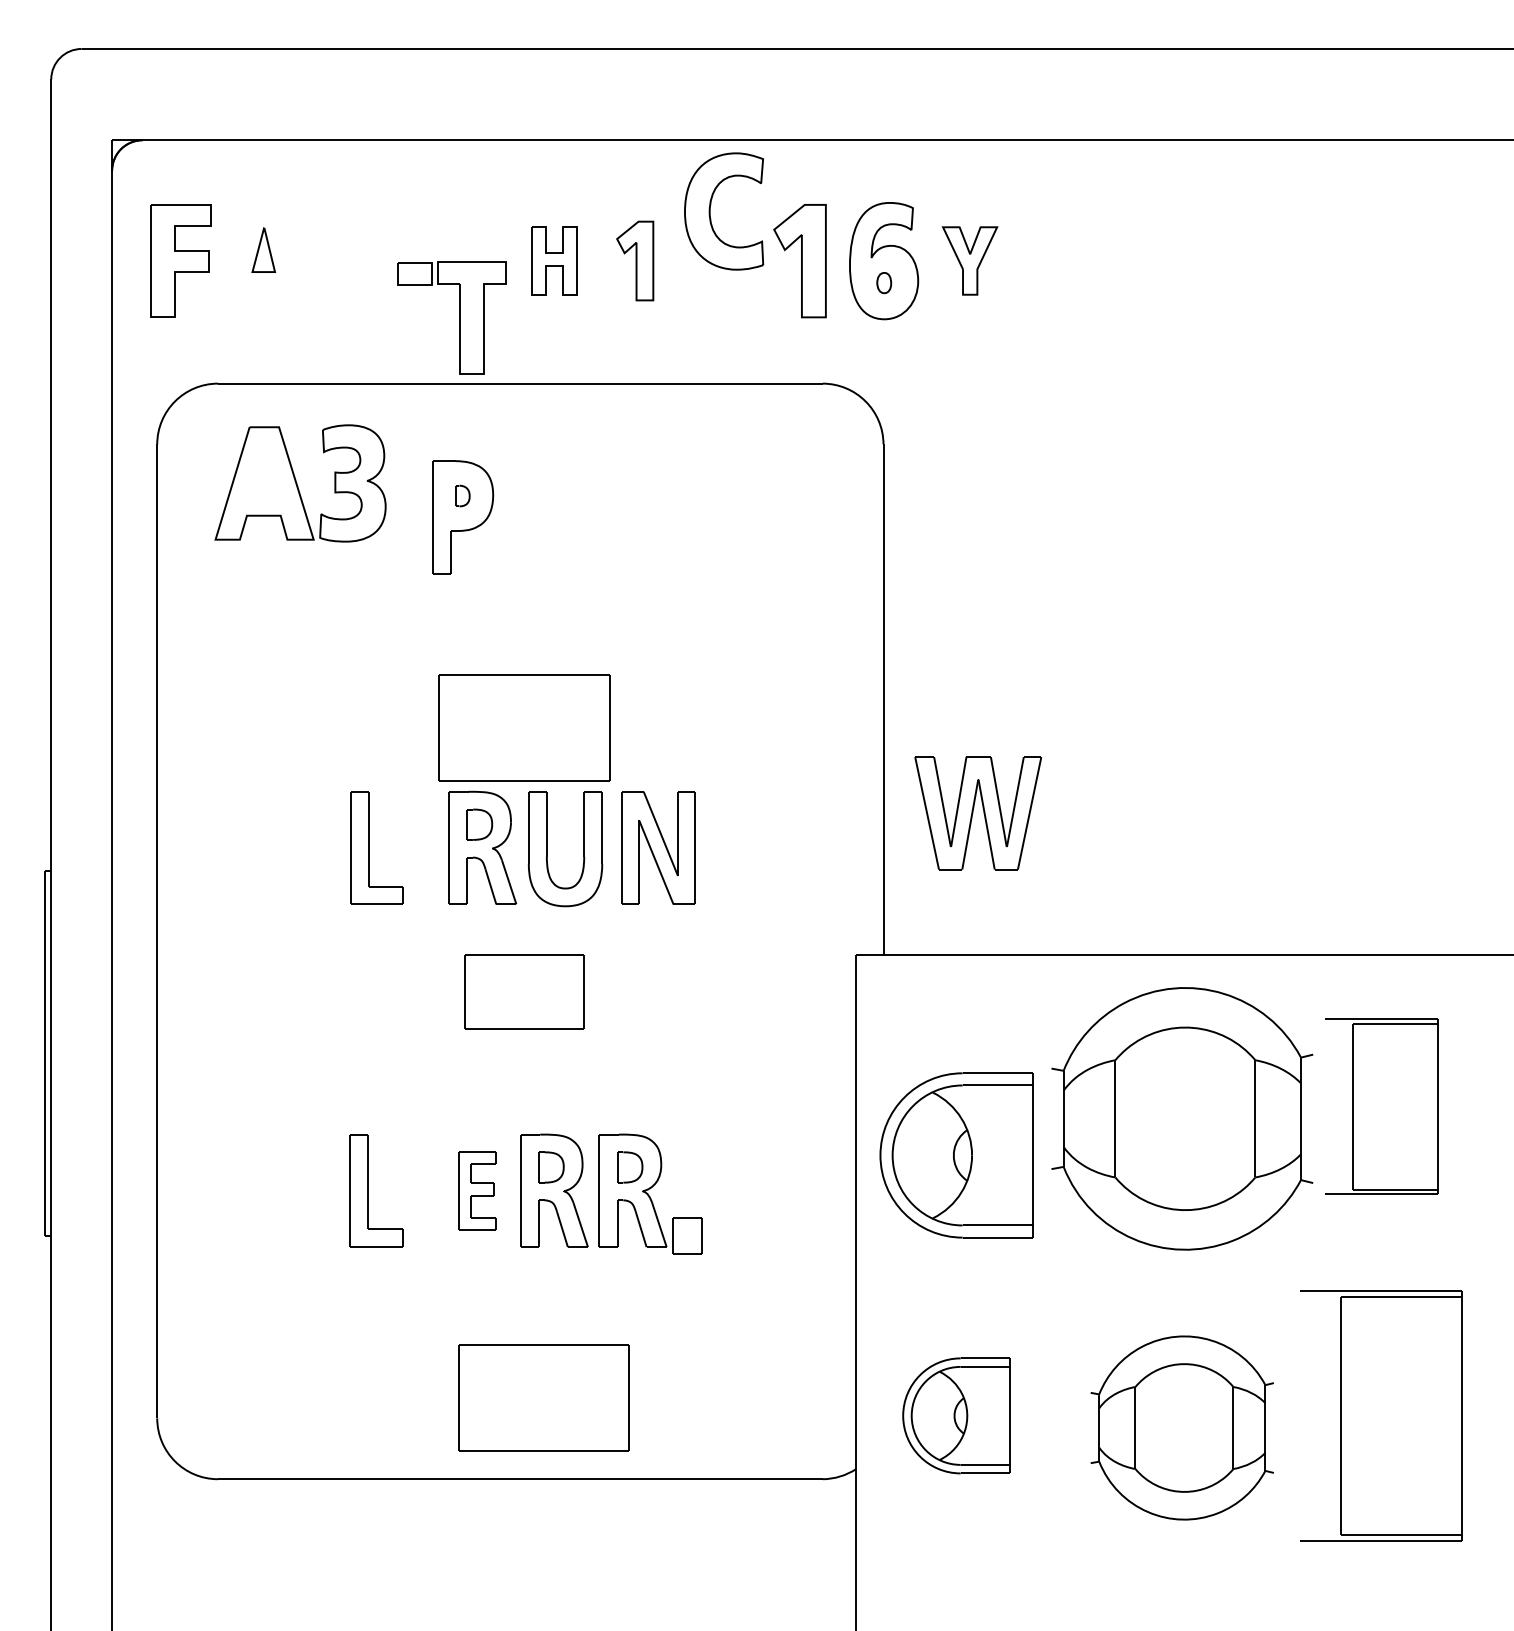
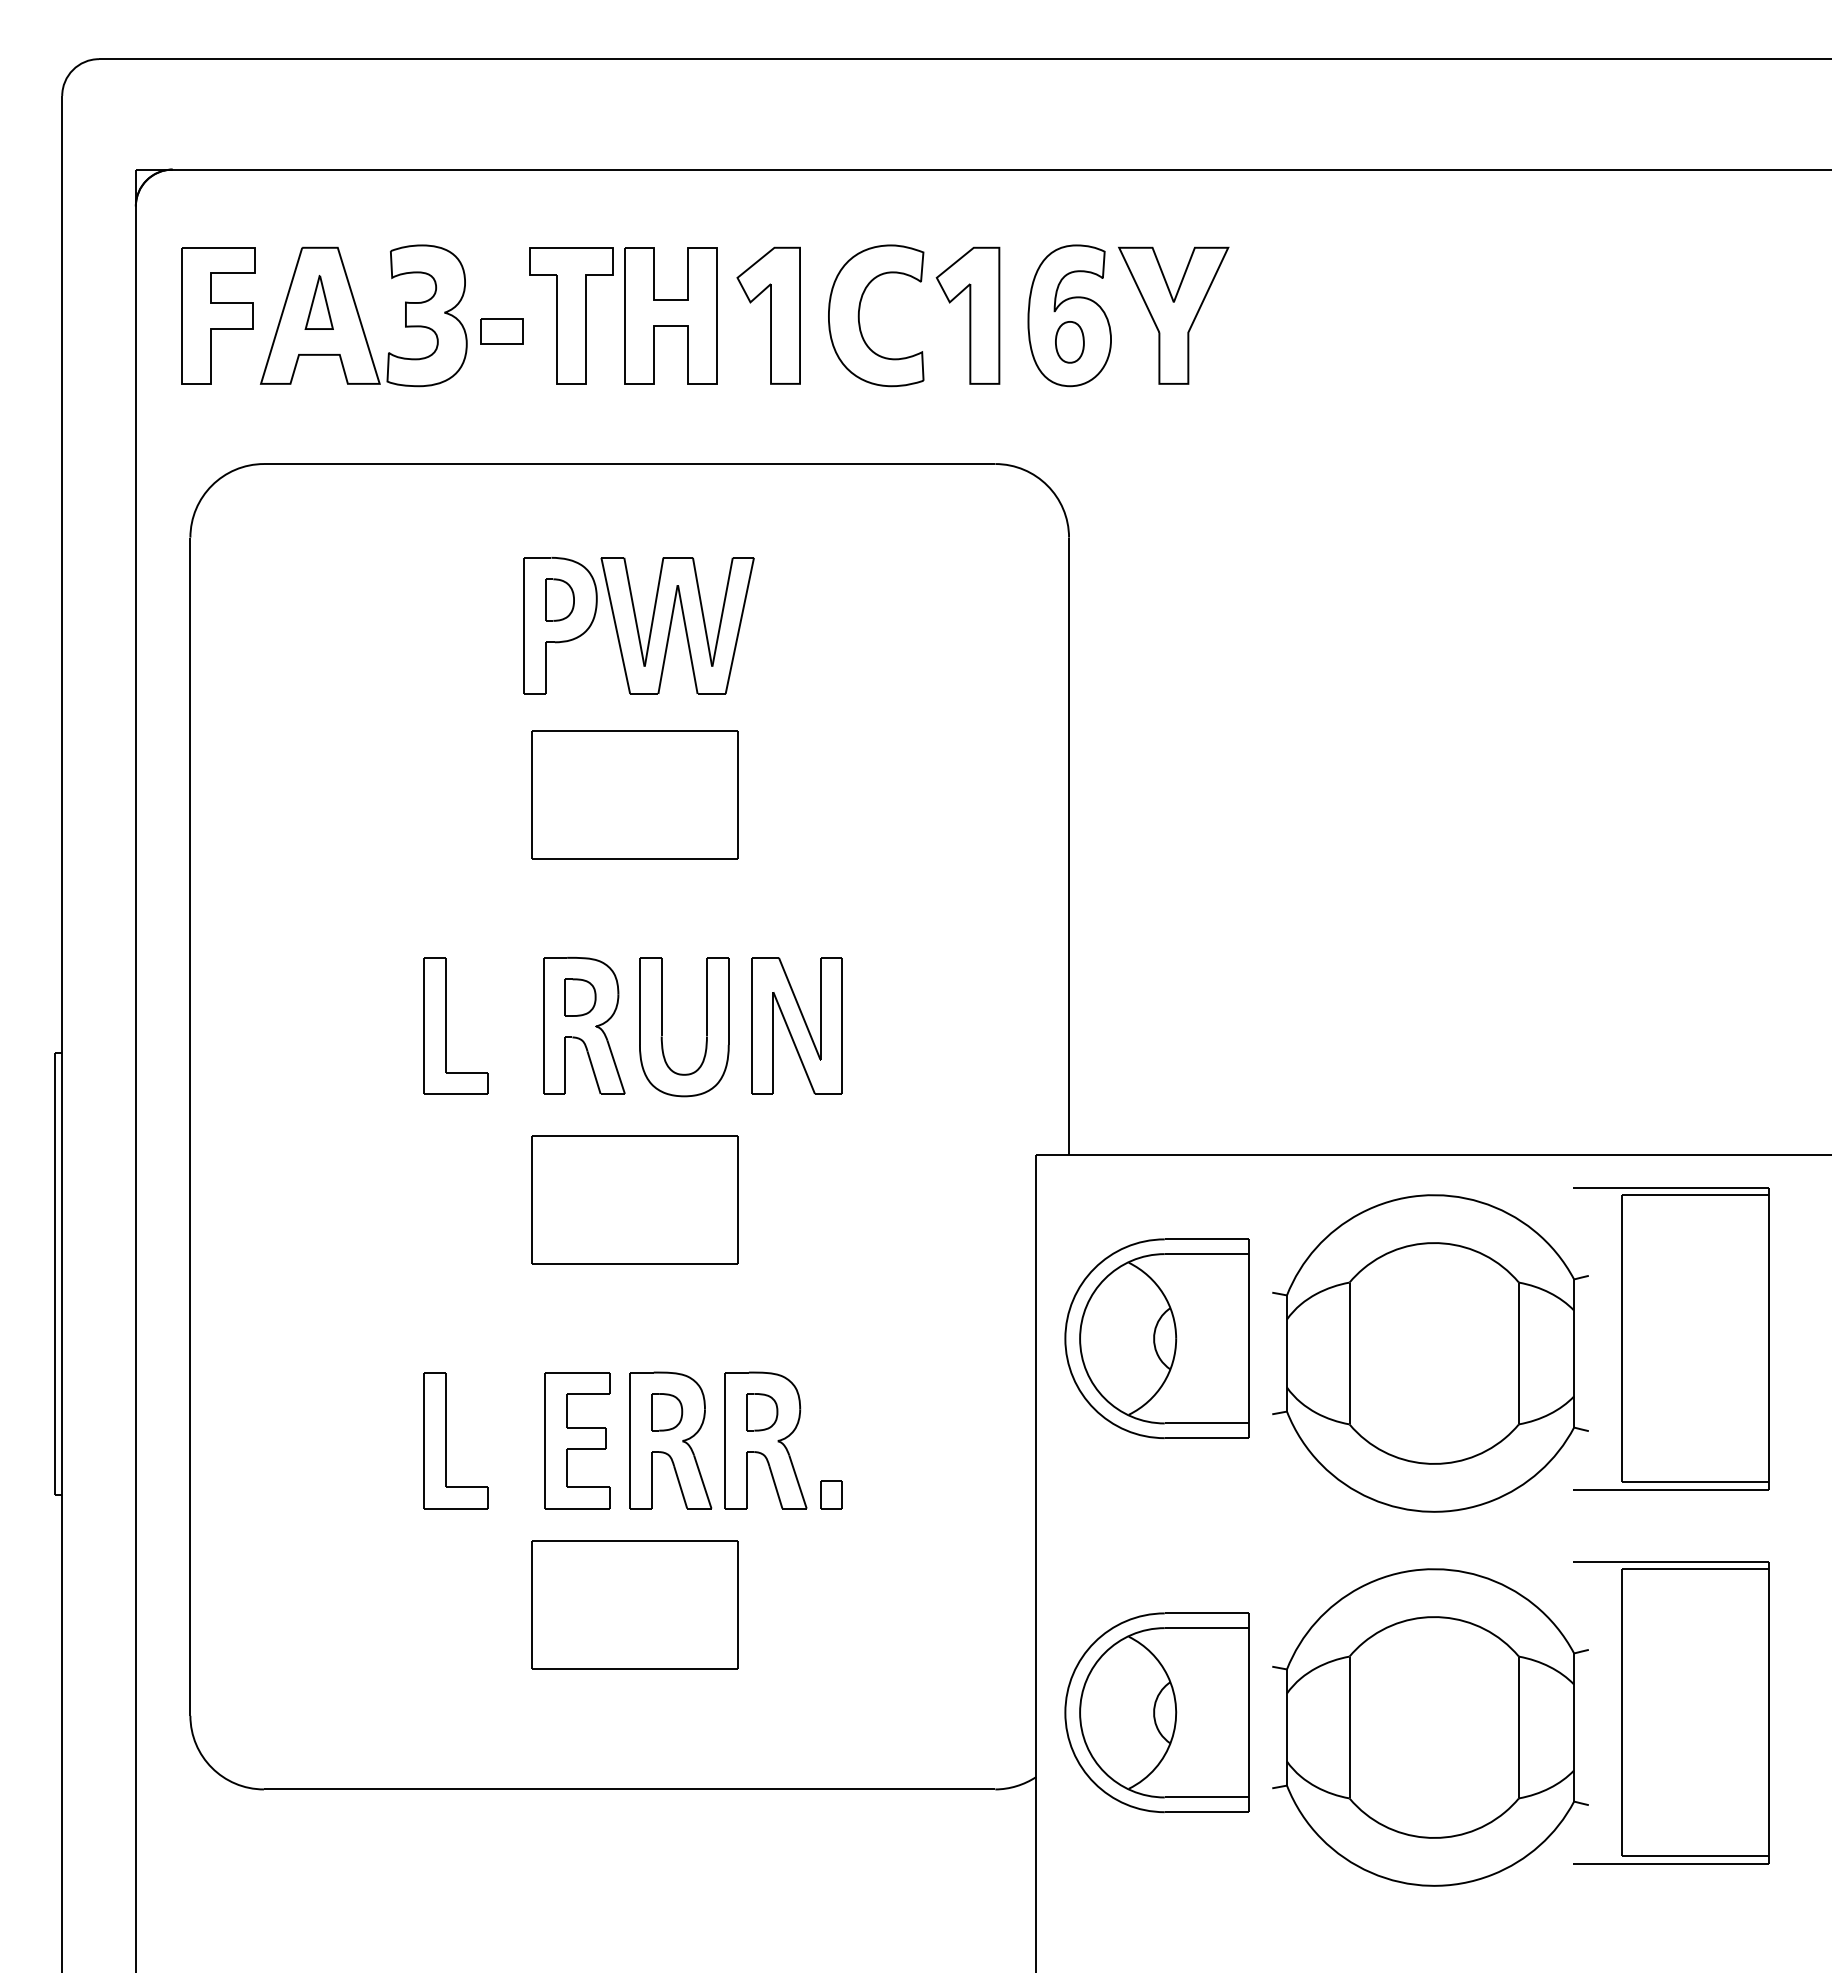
part: (710, 211) -> (859, 315), moved
part: (554, 260) -> (670, 315), size x1.67
part: (635, 260) -> (768, 315), size x1.43
part: (969, 260) -> (1173, 315), size x1.67
part: (883, 283) -> (1069, 342), size x1.67
part: (472, 317) -> (571, 315), moved
part: (300, 483) -> (363, 315), moved
part: (462, 495) -> (559, 599), size x1.67
part: (524, 727) -> (634, 794), moved
part: (978, 813) -> (677, 625), moved
part: (524, 991) -> (634, 1199), size x1.43
part: (1381, 1106) -> (1671, 1338), size x1.43
part: (955, 1155) -> (1156, 1338), moved
part: (477, 1190) -> (577, 1440), size x1.43
part: (687, 1235) -> (831, 1494), size x0.62
part: (544, 1397) -> (634, 1604), moved
part: (955, 1415) -> (1156, 1712), size x1.43
part: (1182, 1428) -> (1430, 1727), size x1.43

